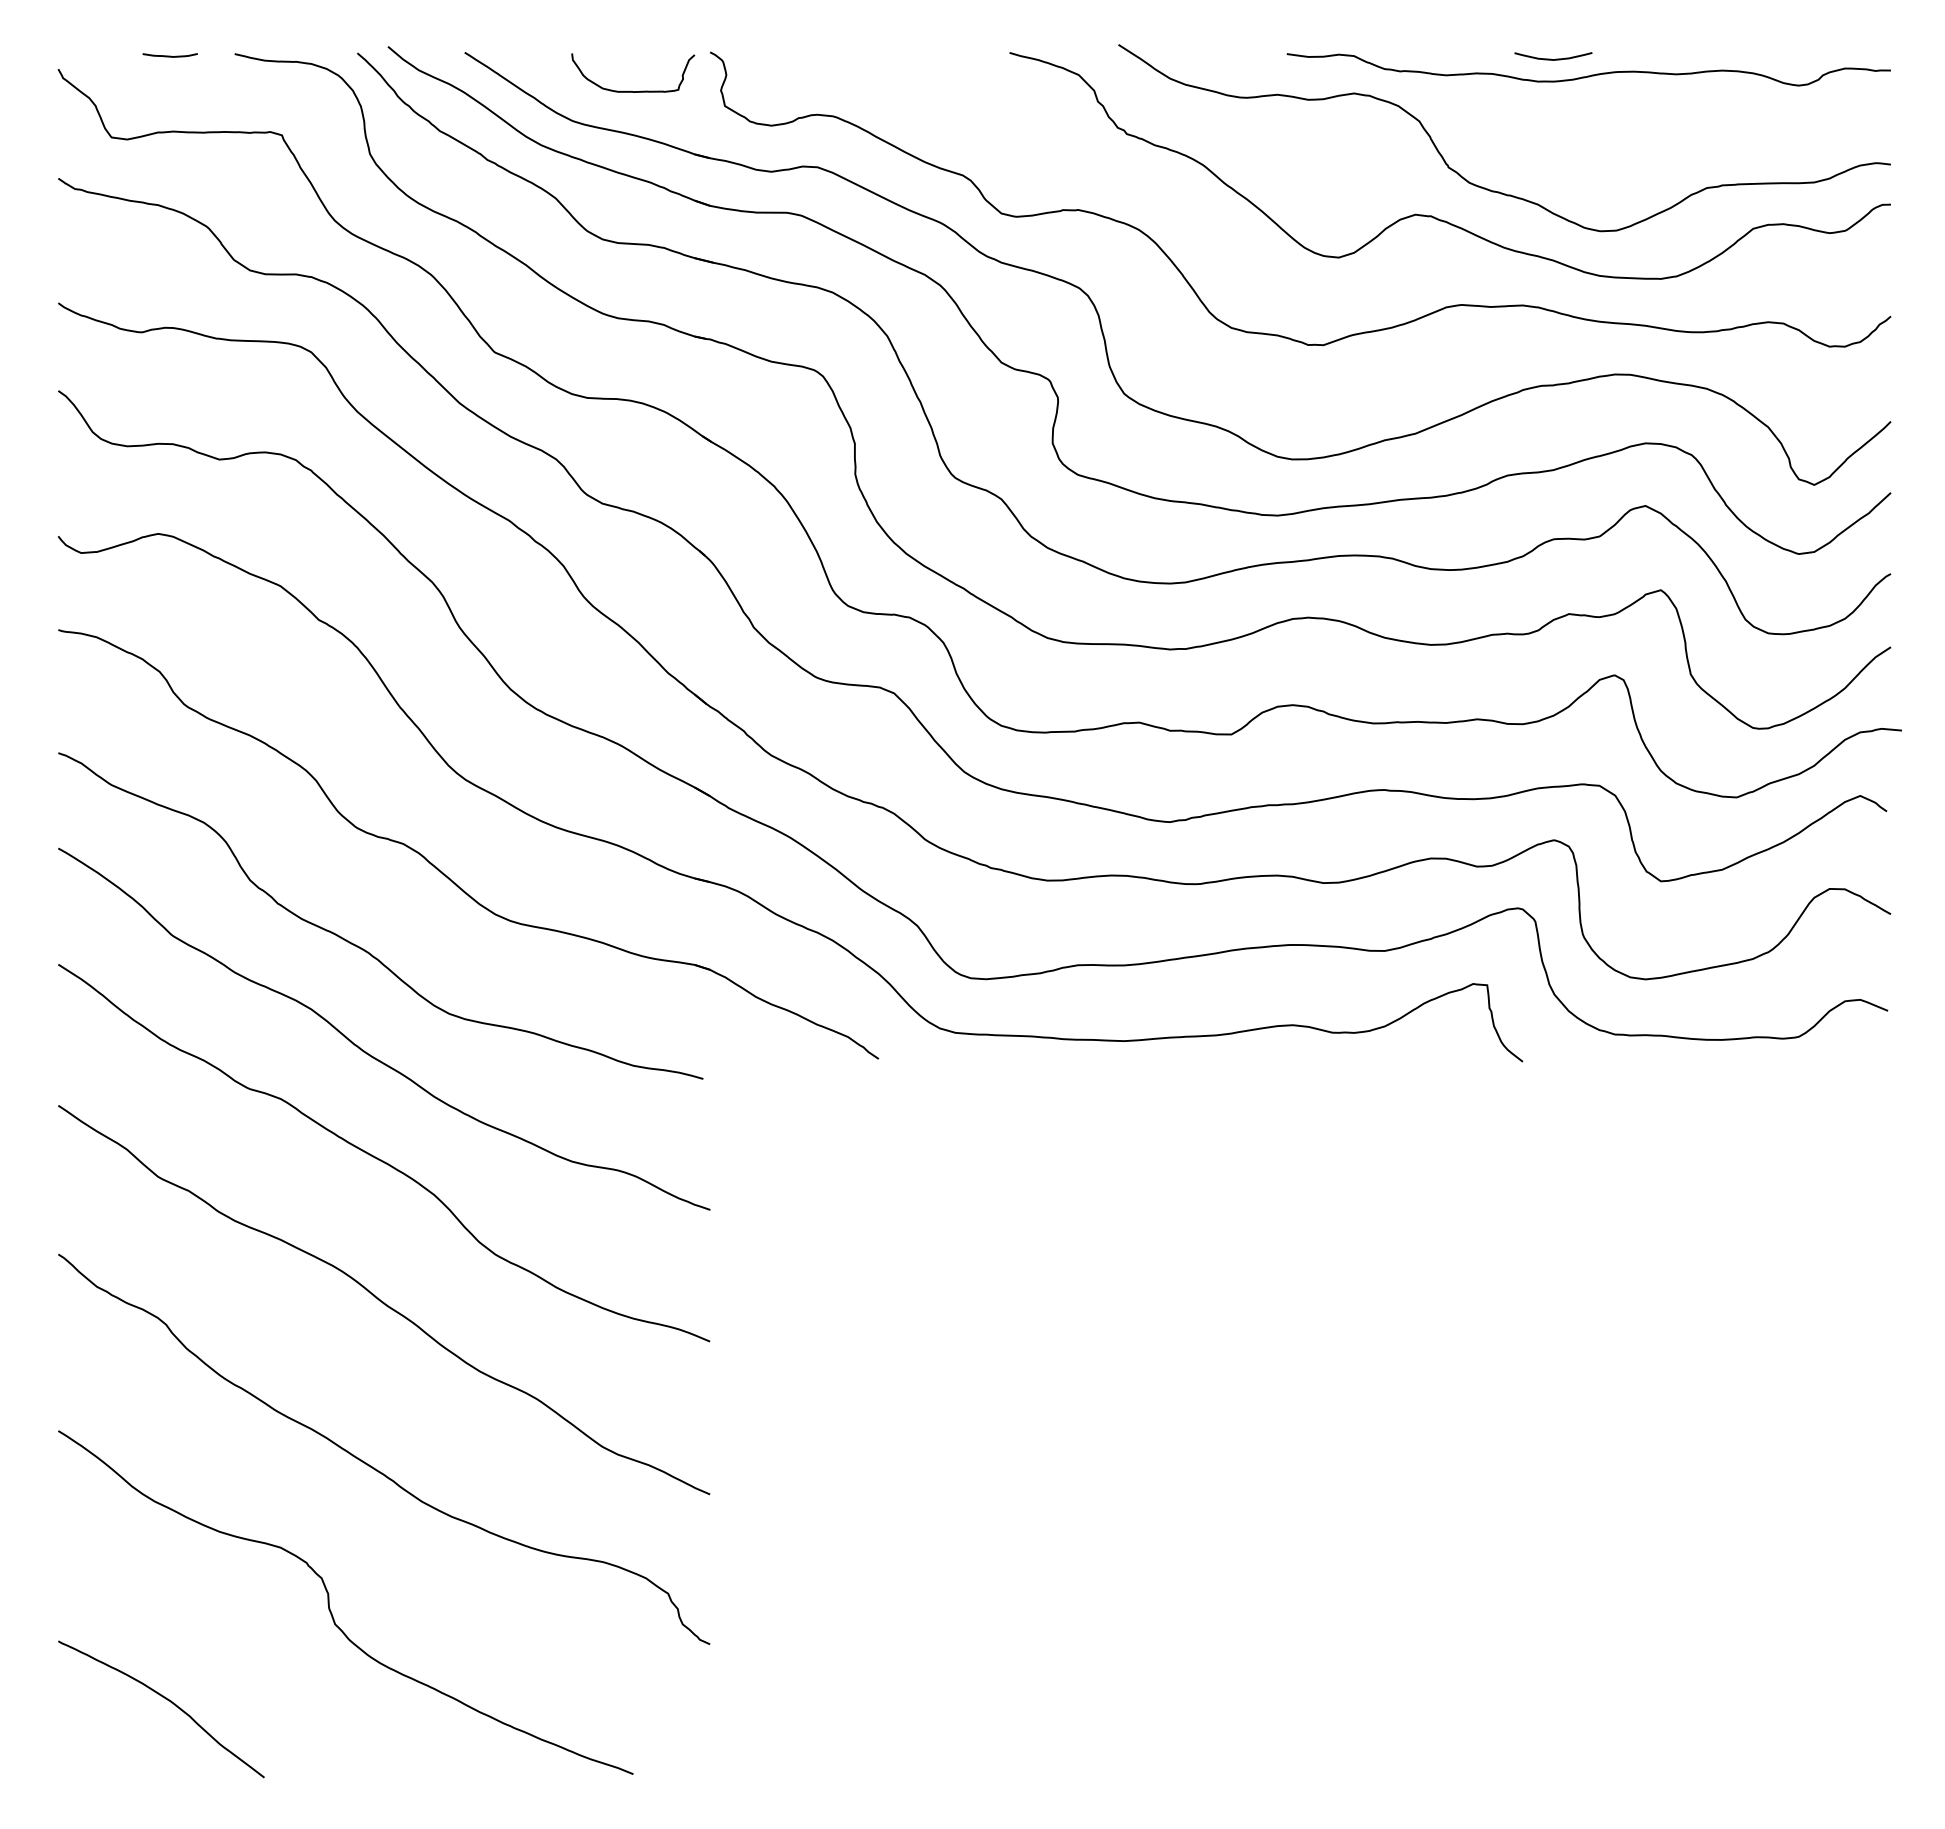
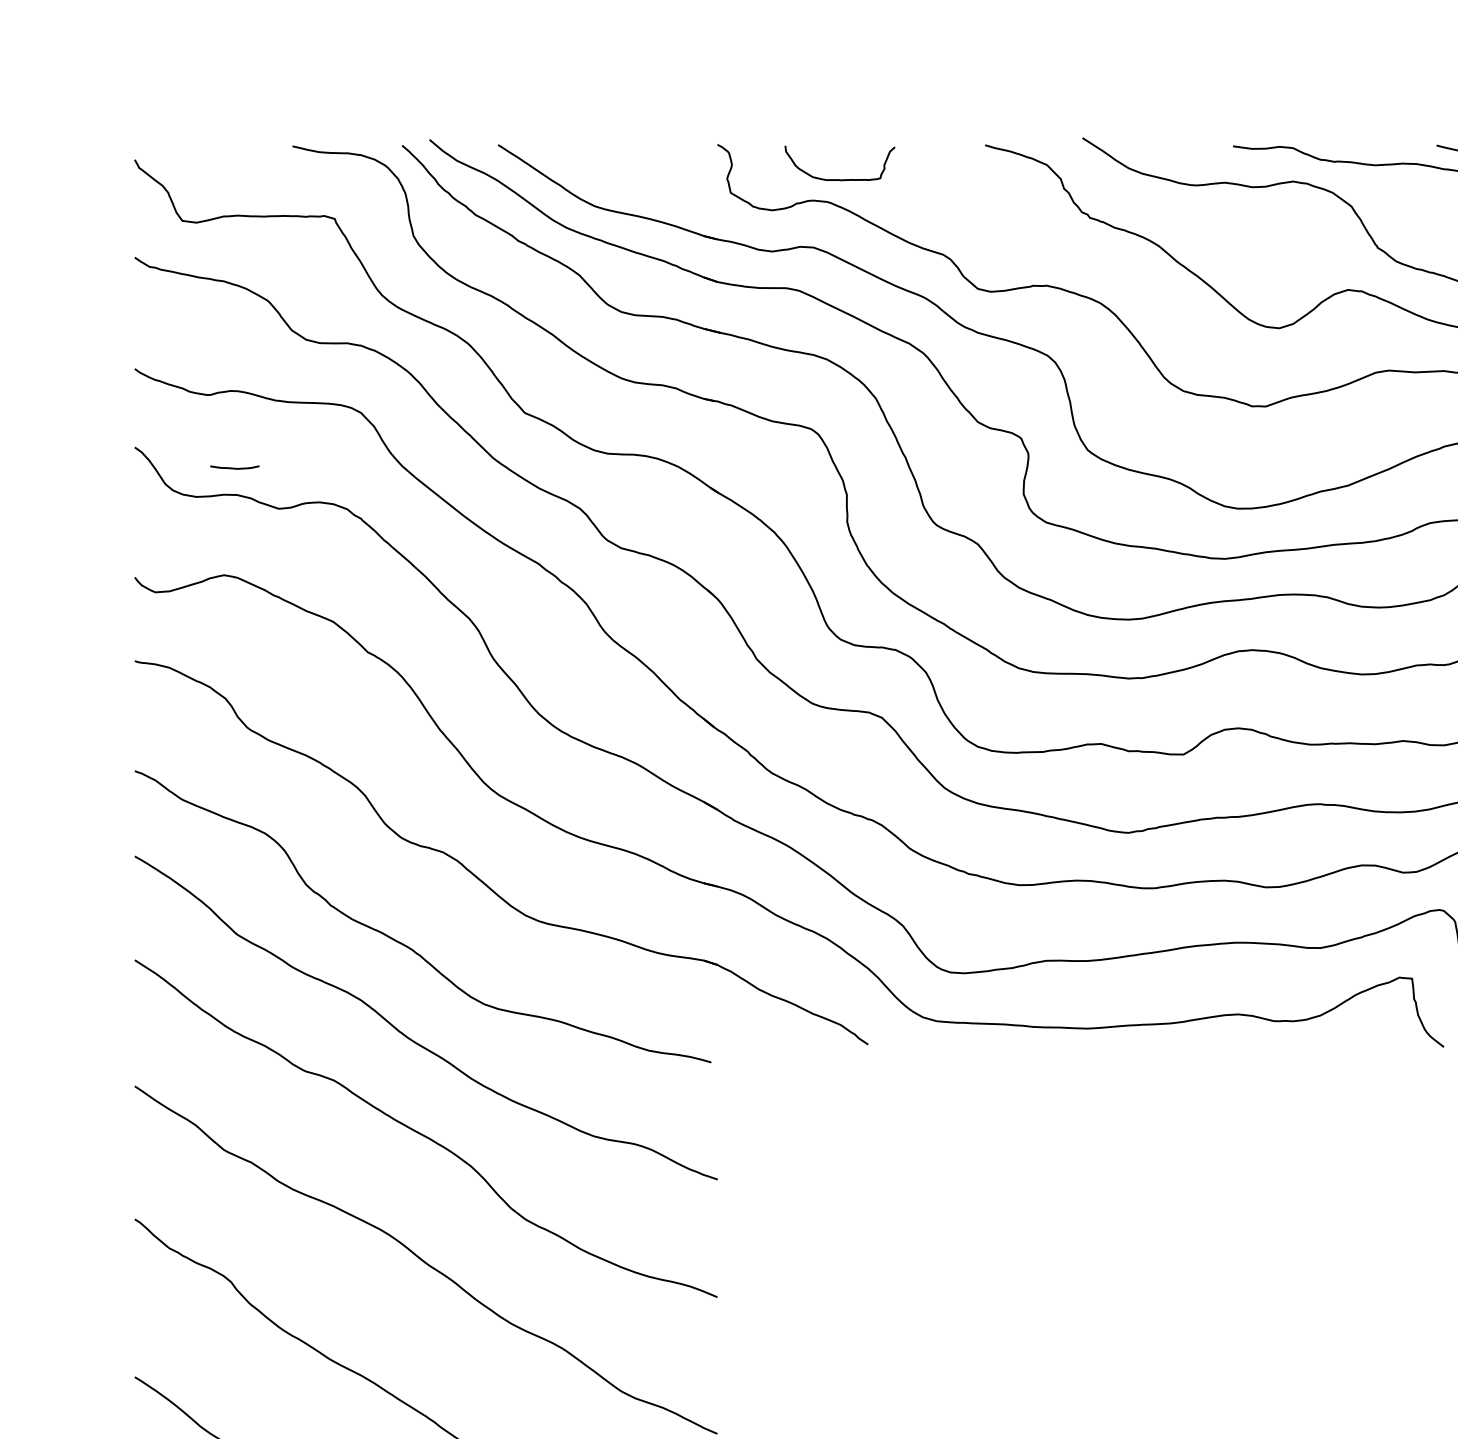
curve: (169, 55) -> (234, 467), moved
curve: (633, 91) -> (840, 179), moved

